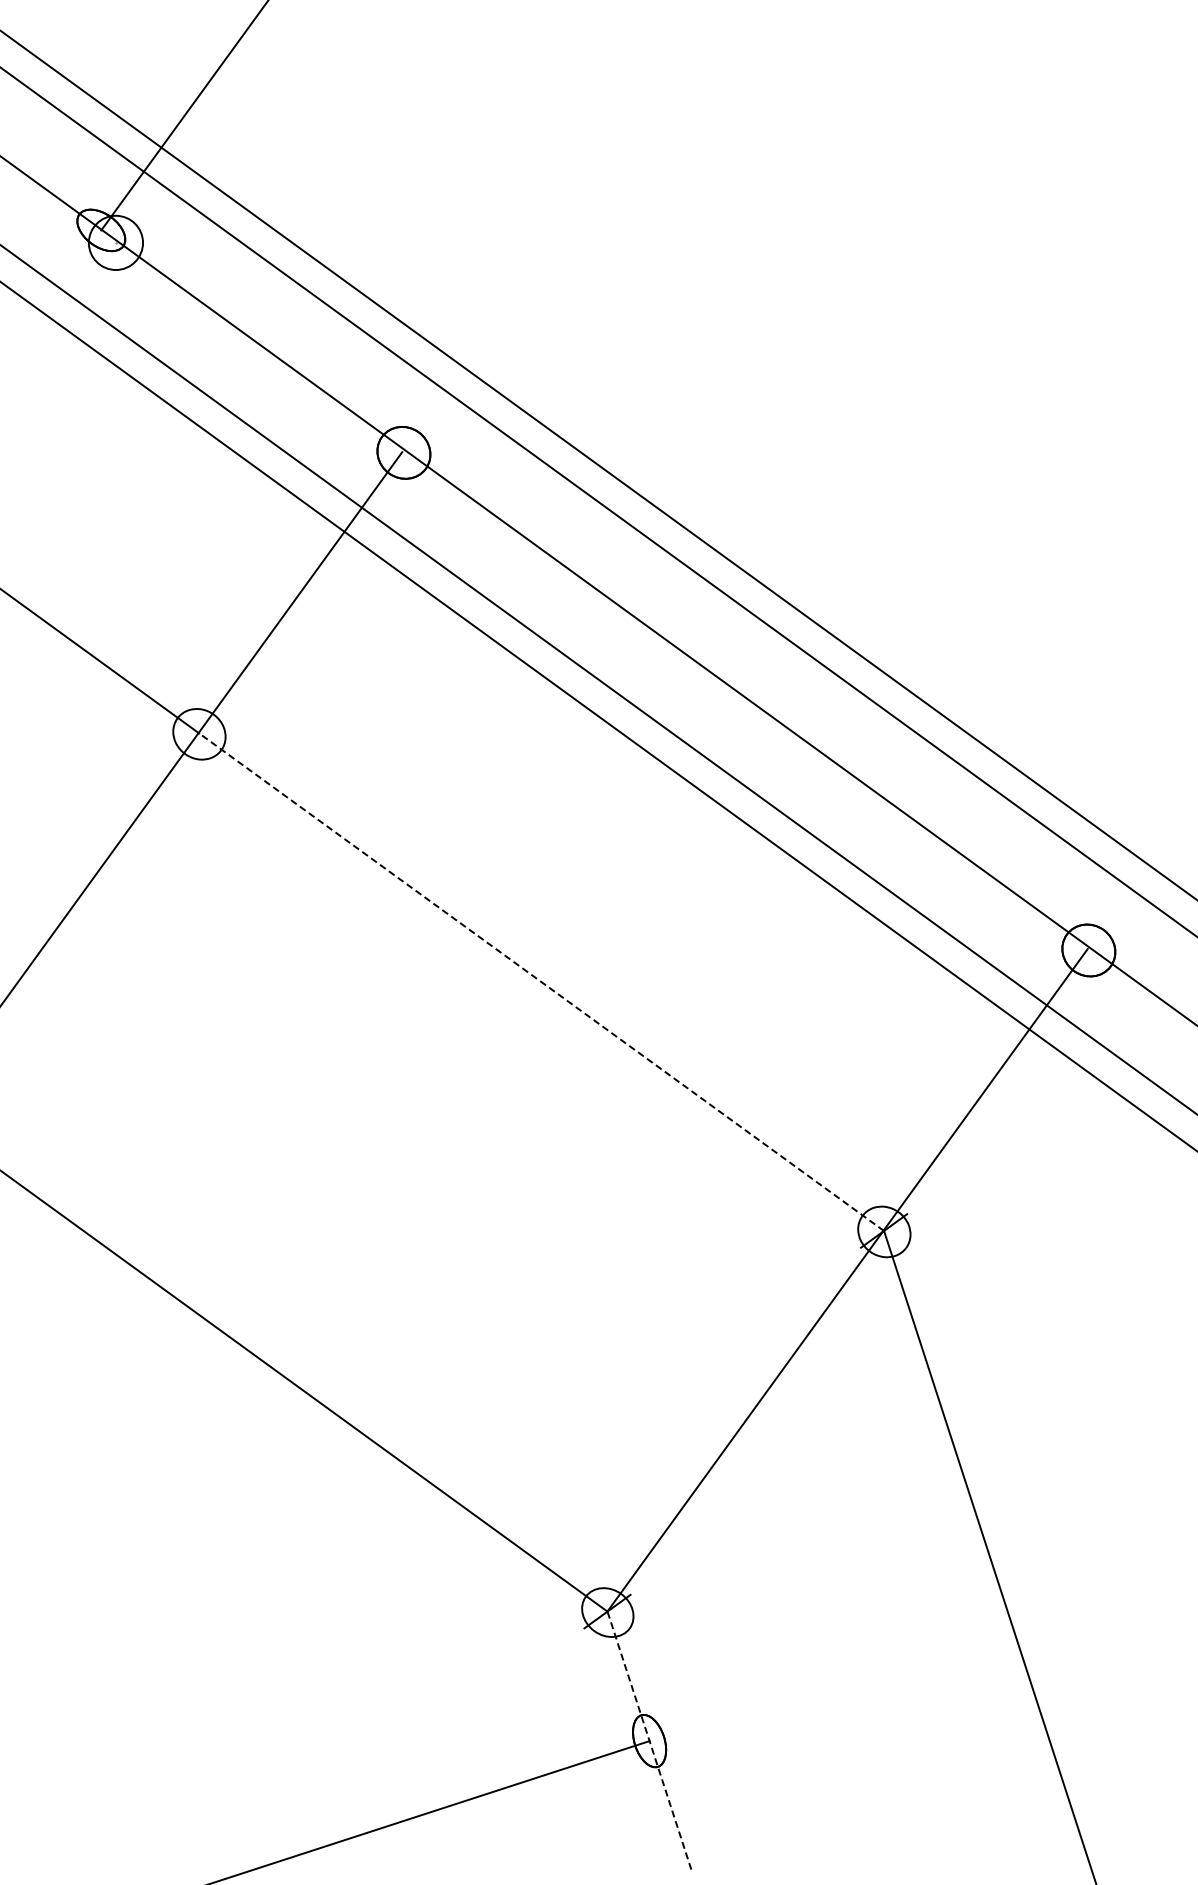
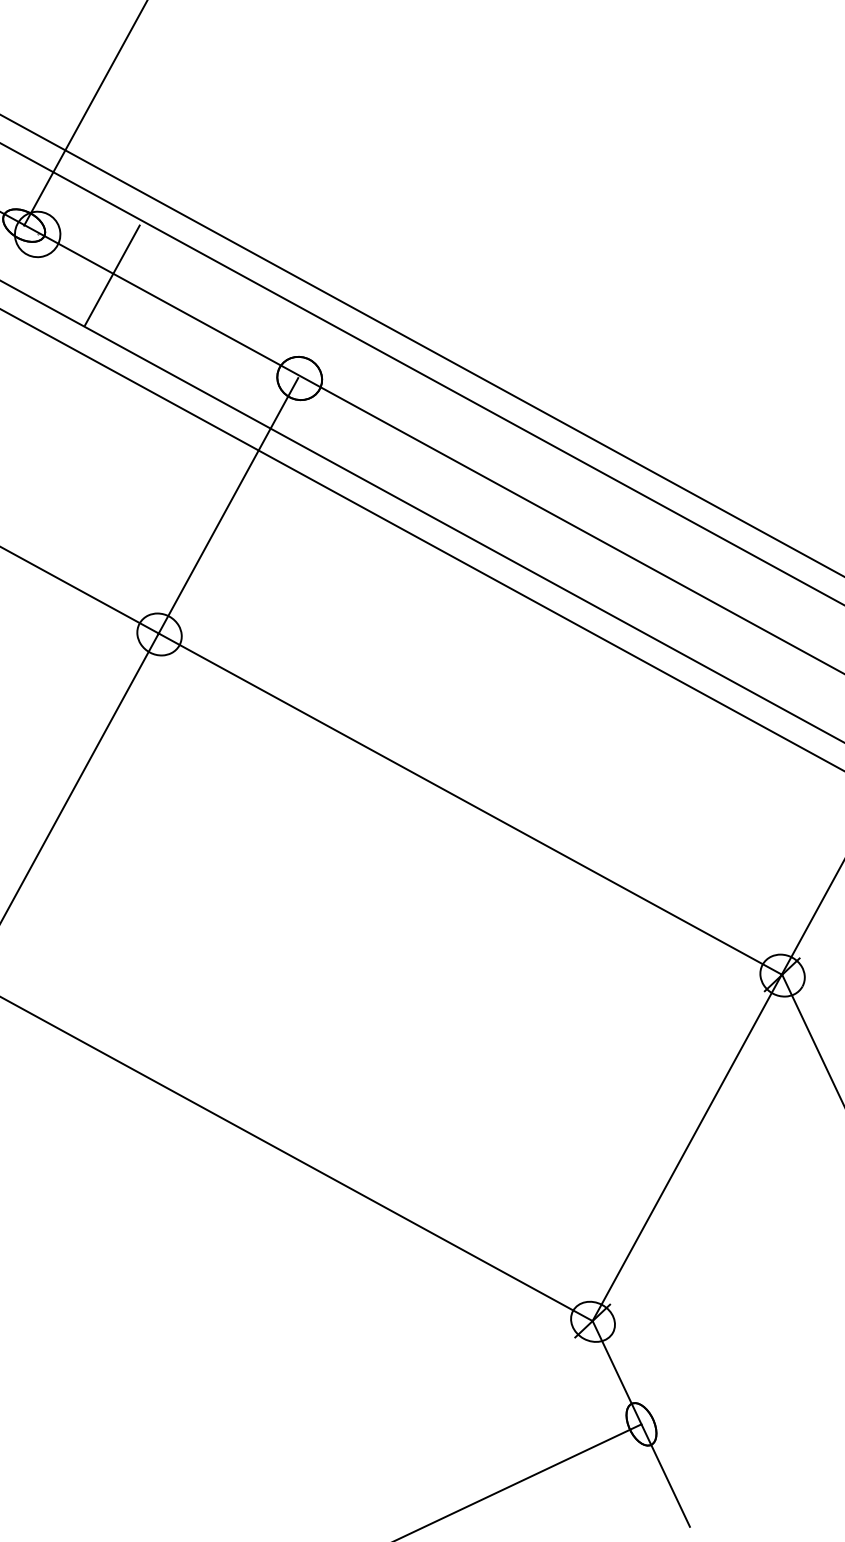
line: (197, 302) -> (111, 275), added
line: (541, 981) -> (470, 803), dashed -> solid
line: (649, 1740) -> (641, 1423), dashed -> solid

